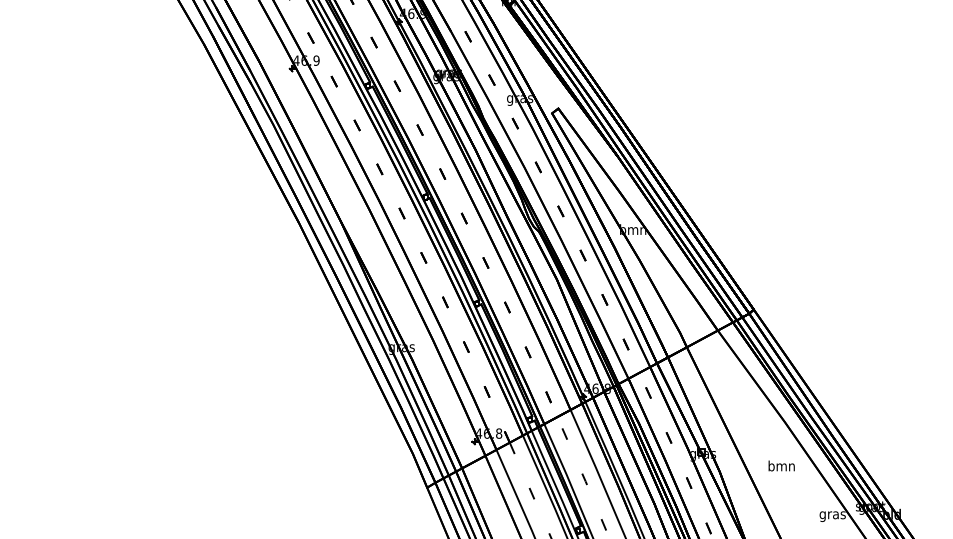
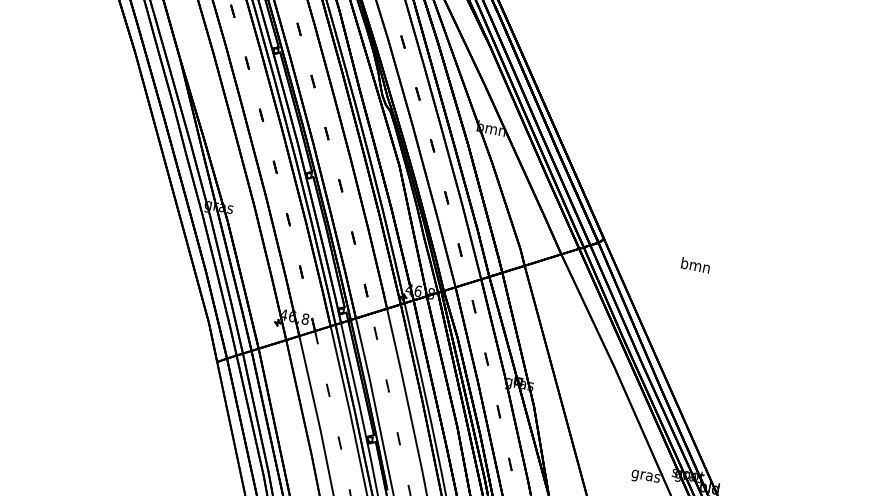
text: (781, 465) -> (695, 264), moved

